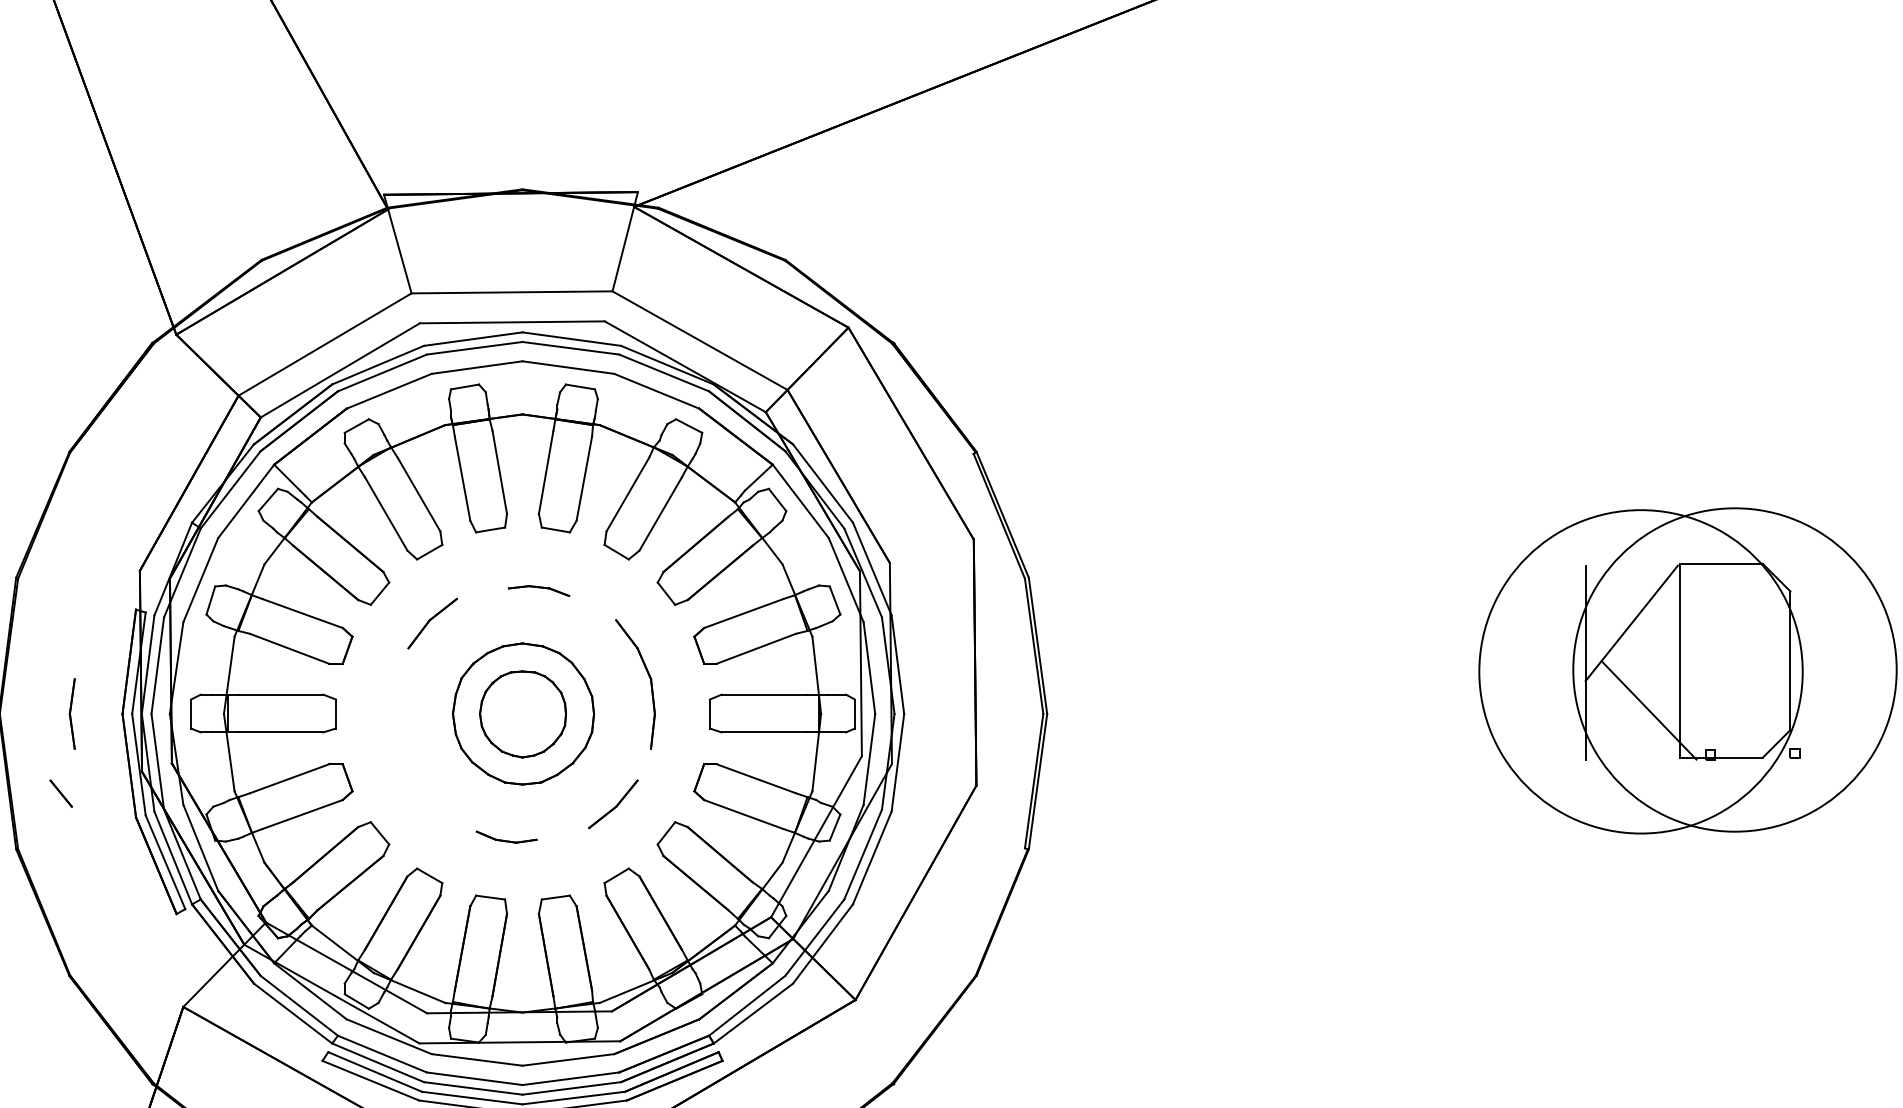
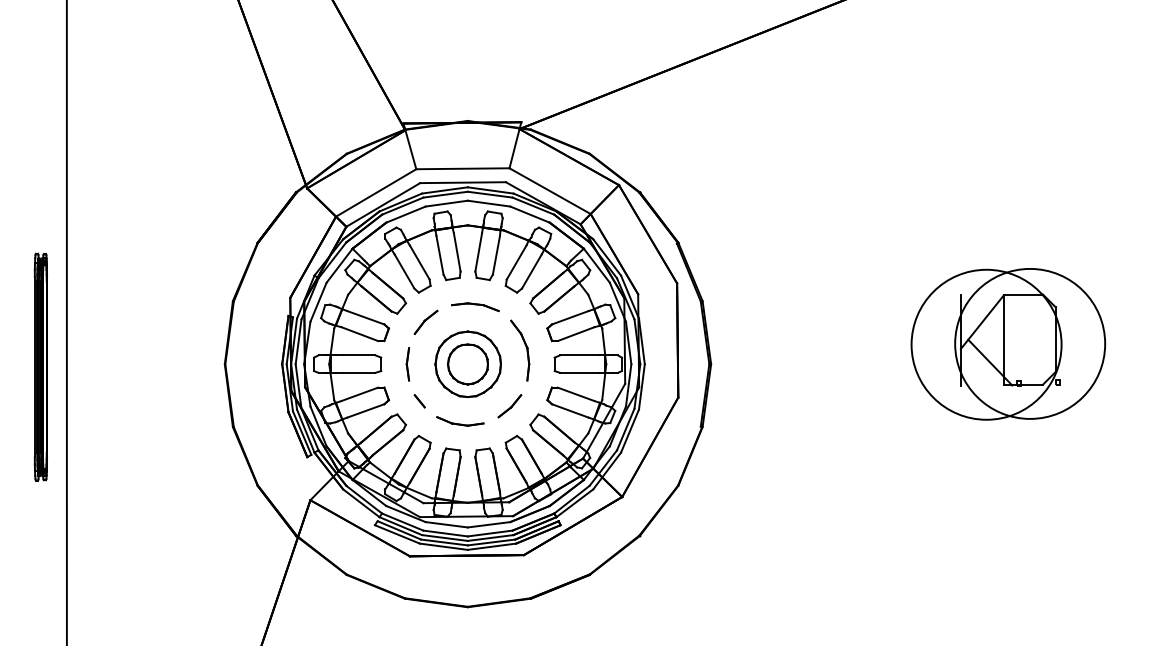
part: (539, 591) -> (475, 307), size x1.67
part: (71, 714) -> (407, 364), moved
line: (60, 794) -> (419, 401), moved
part: (506, 837) -> (460, 421), size x1.67

